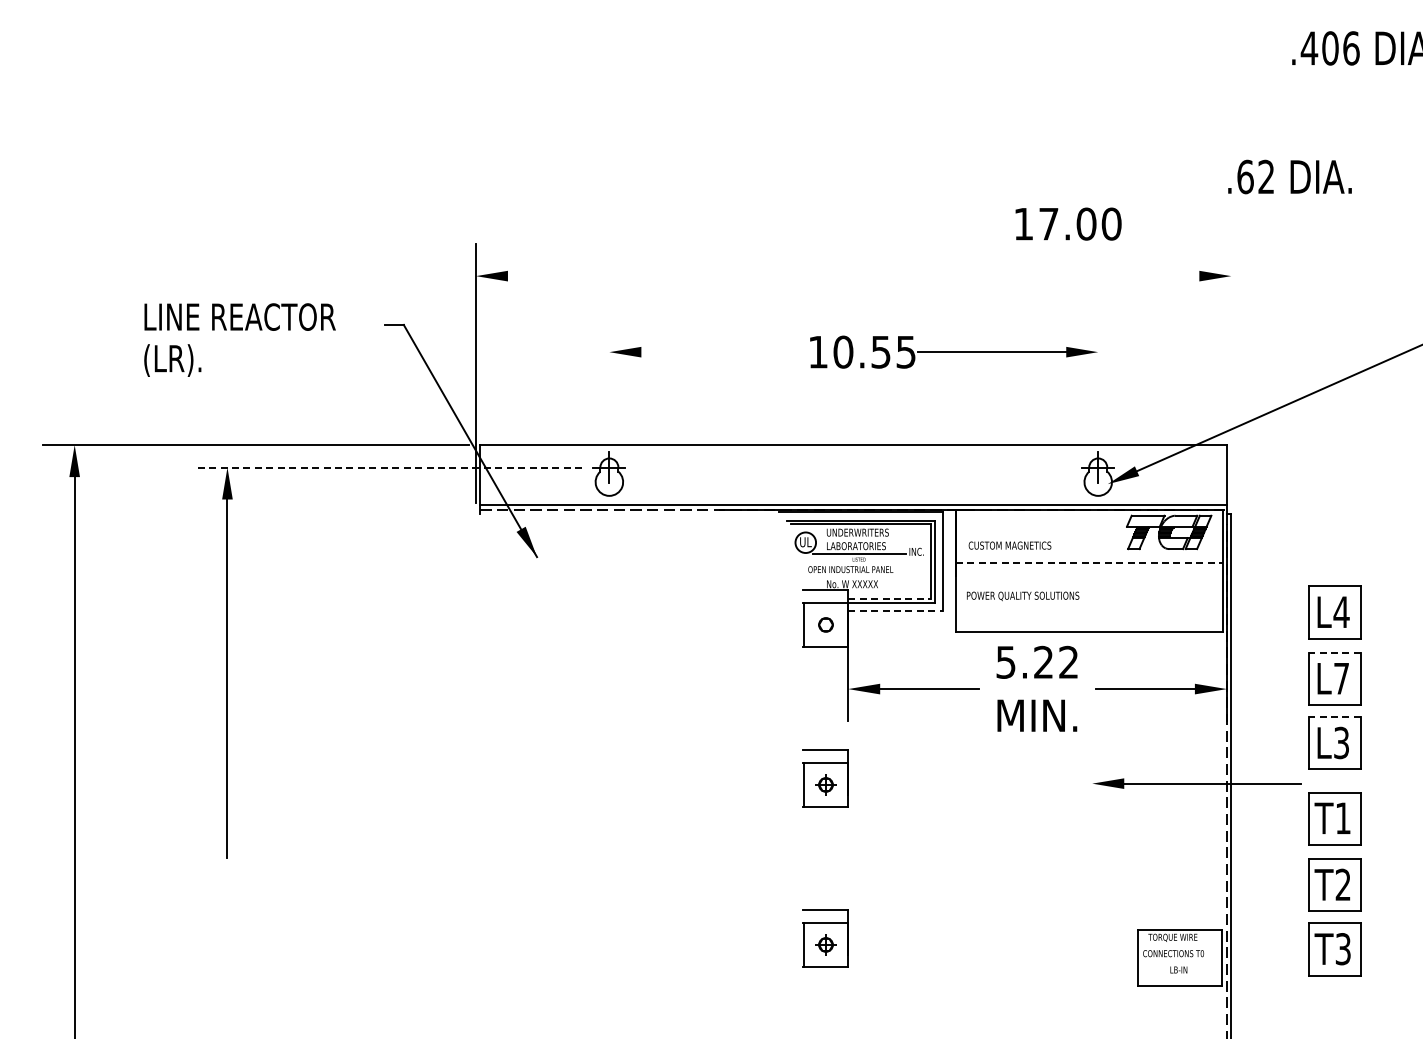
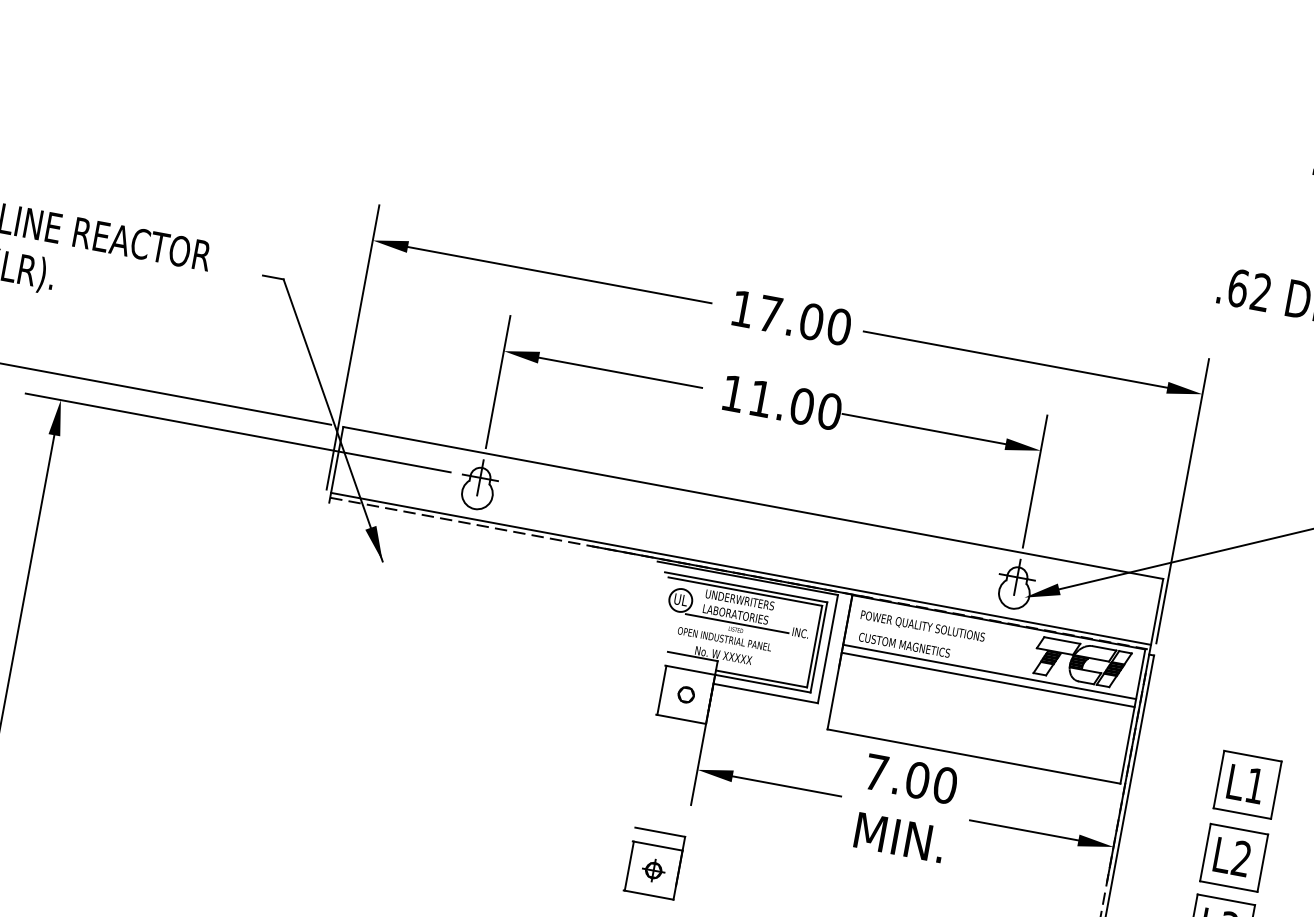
text: (1068, 223) -> (792, 317), moved
line: (645, 276) -> (558, 275), added
line: (1060, 276) -> (1014, 359), added
text: (874, 351) -> (795, 404), 10.55 -> 11.00
line: (715, 352) -> (620, 373), added
line: (1231, 373) -> (1182, 501), added
line: (609, 380) -> (498, 382), added
line: (1098, 380) -> (1035, 481), added
line: (388, 467) -> (237, 432), dashed -> solid
line: (1088, 555) -> (988, 672), added
line: (1089, 562) -> (988, 679), dashed -> solid
text: (1023, 596) -> (923, 626), moved
line: (890, 598) -> (762, 678), dashed -> solid
line: (895, 610) -> (765, 693), dashed -> solid
text: (1341, 611) -> (1255, 785), L4 -> L1
line: (1334, 652) -> (1239, 828), dashed -> solid
text: (1037, 661) -> (911, 778), 5.22 -> 7.00
text: (1341, 678) -> (1241, 858), L7 -> L2
line: (1334, 717) -> (1225, 900), dashed -> solid

